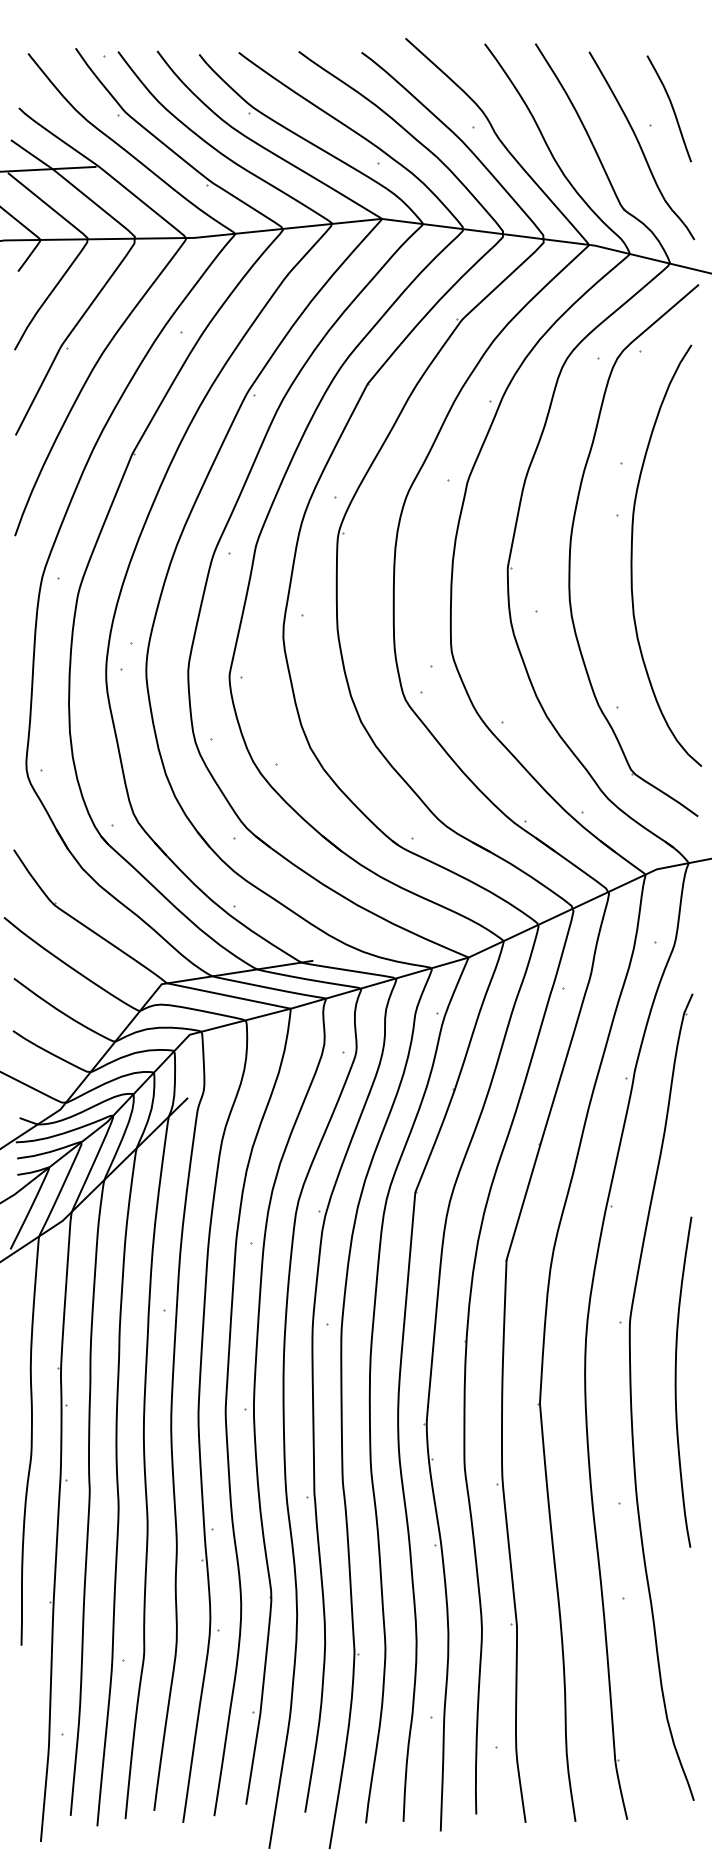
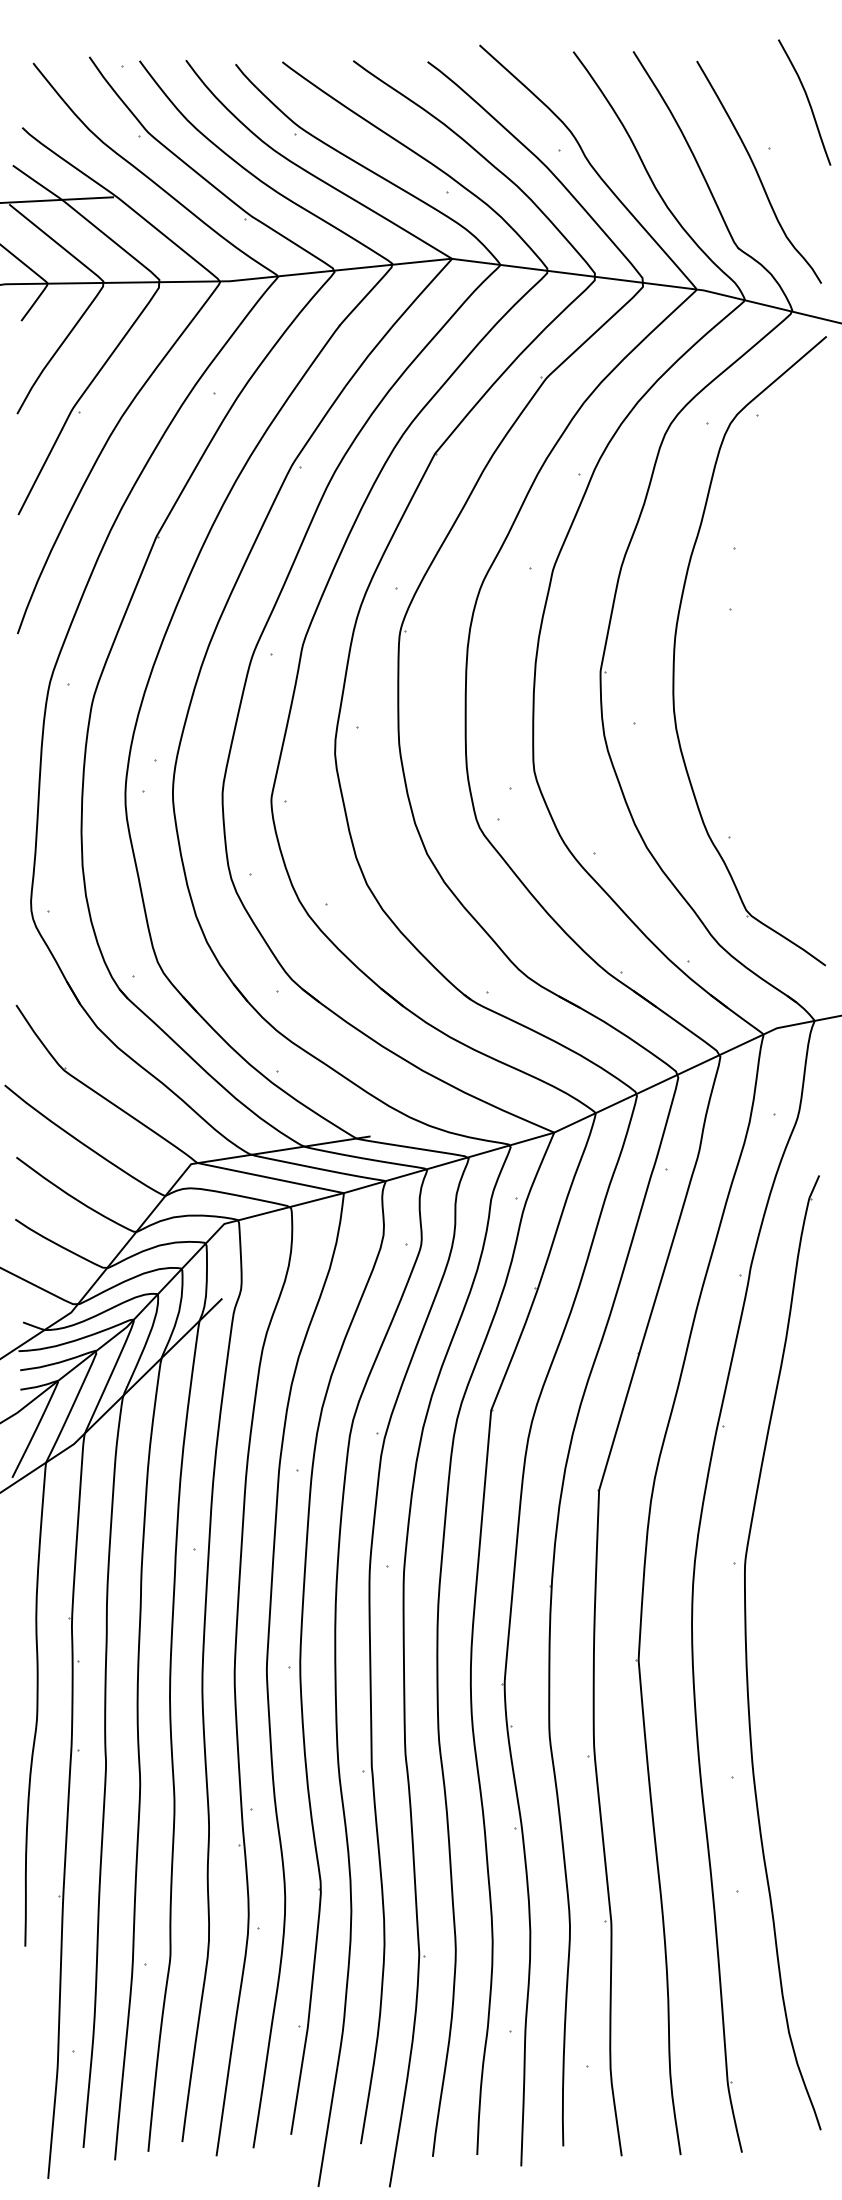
curve: (671, 107) -> (807, 100), moved
curve: (632, 555) -> (748, 656), removed
curve: (676, 1381) -> (800, 1634), removed

